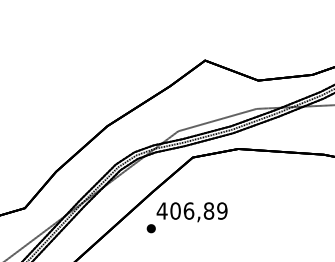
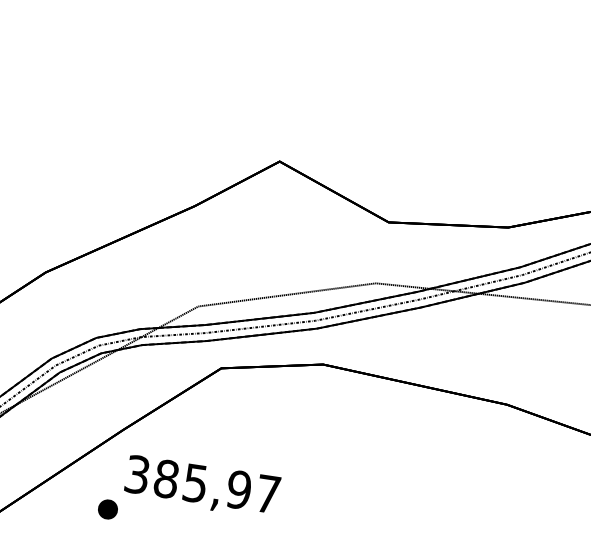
text: (191, 210) -> (201, 482), 406,89 -> 385,97

